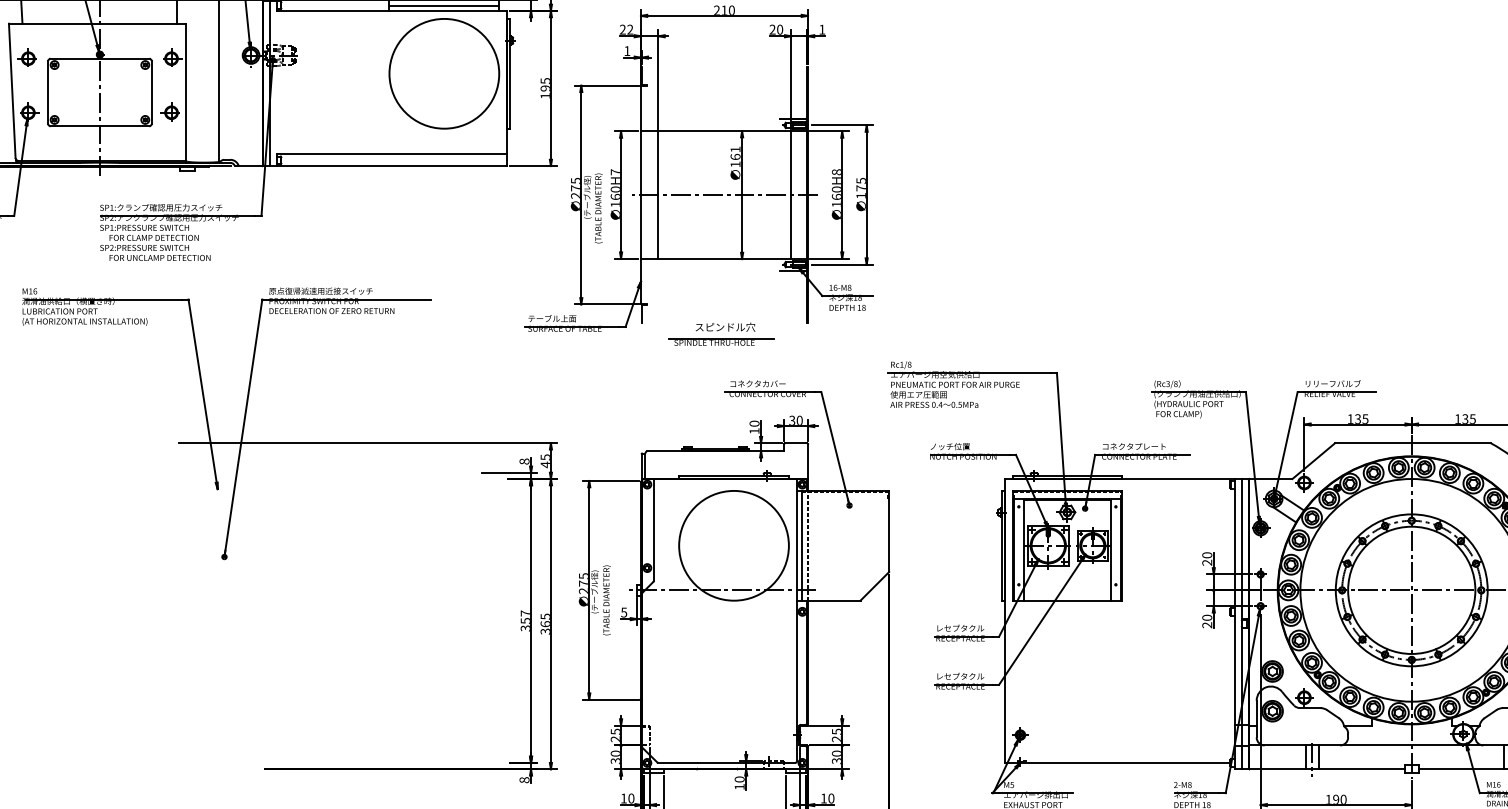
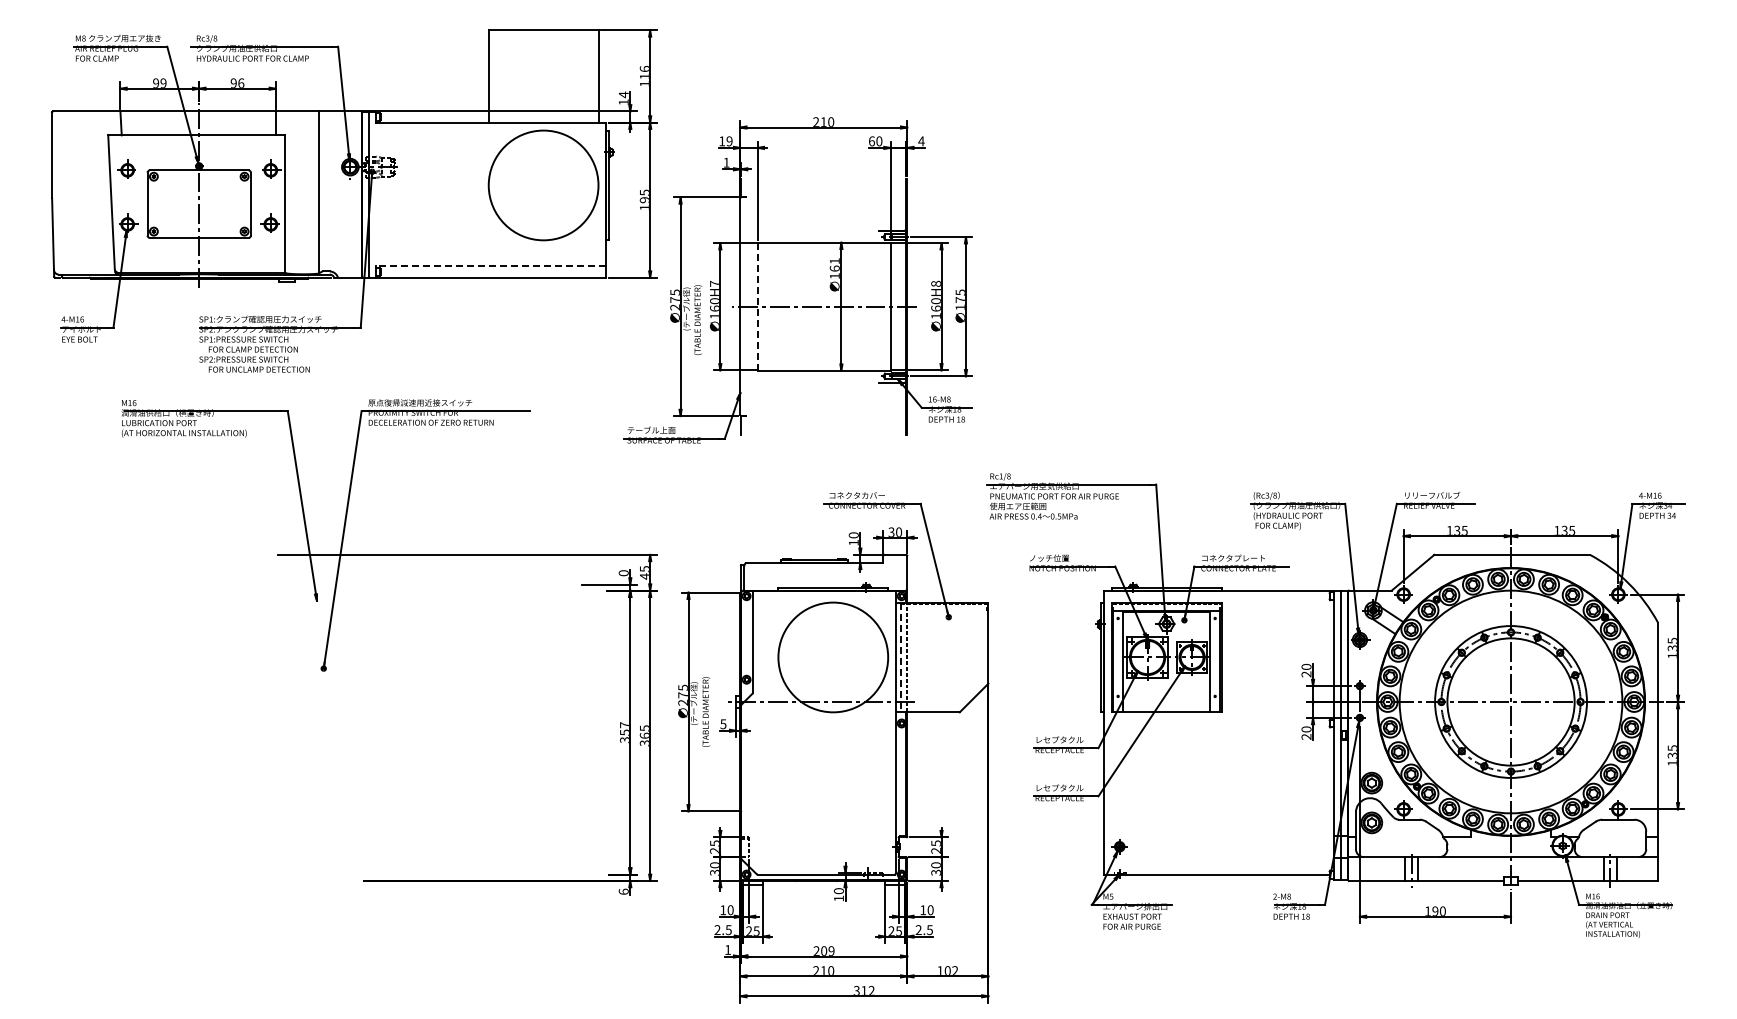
line: (444, 5) -> (543, 117), removed
text: (626, 29) -> (725, 141), 22 -> 19
text: (772, 29) -> (871, 141), 20 -> 60
text: (822, 29) -> (921, 141), 1 -> 4
line: (391, 153) -> (490, 265), solid -> dashed
line: (658, 194) -> (757, 306), solid -> dashed
part: (721, 333) -> (820, 445), removed
text: (524, 461) -> (623, 573), 8 -> 0
line: (801, 545) -> (900, 657), solid -> dashed
text: (524, 779) -> (623, 891), 8 -> 6

